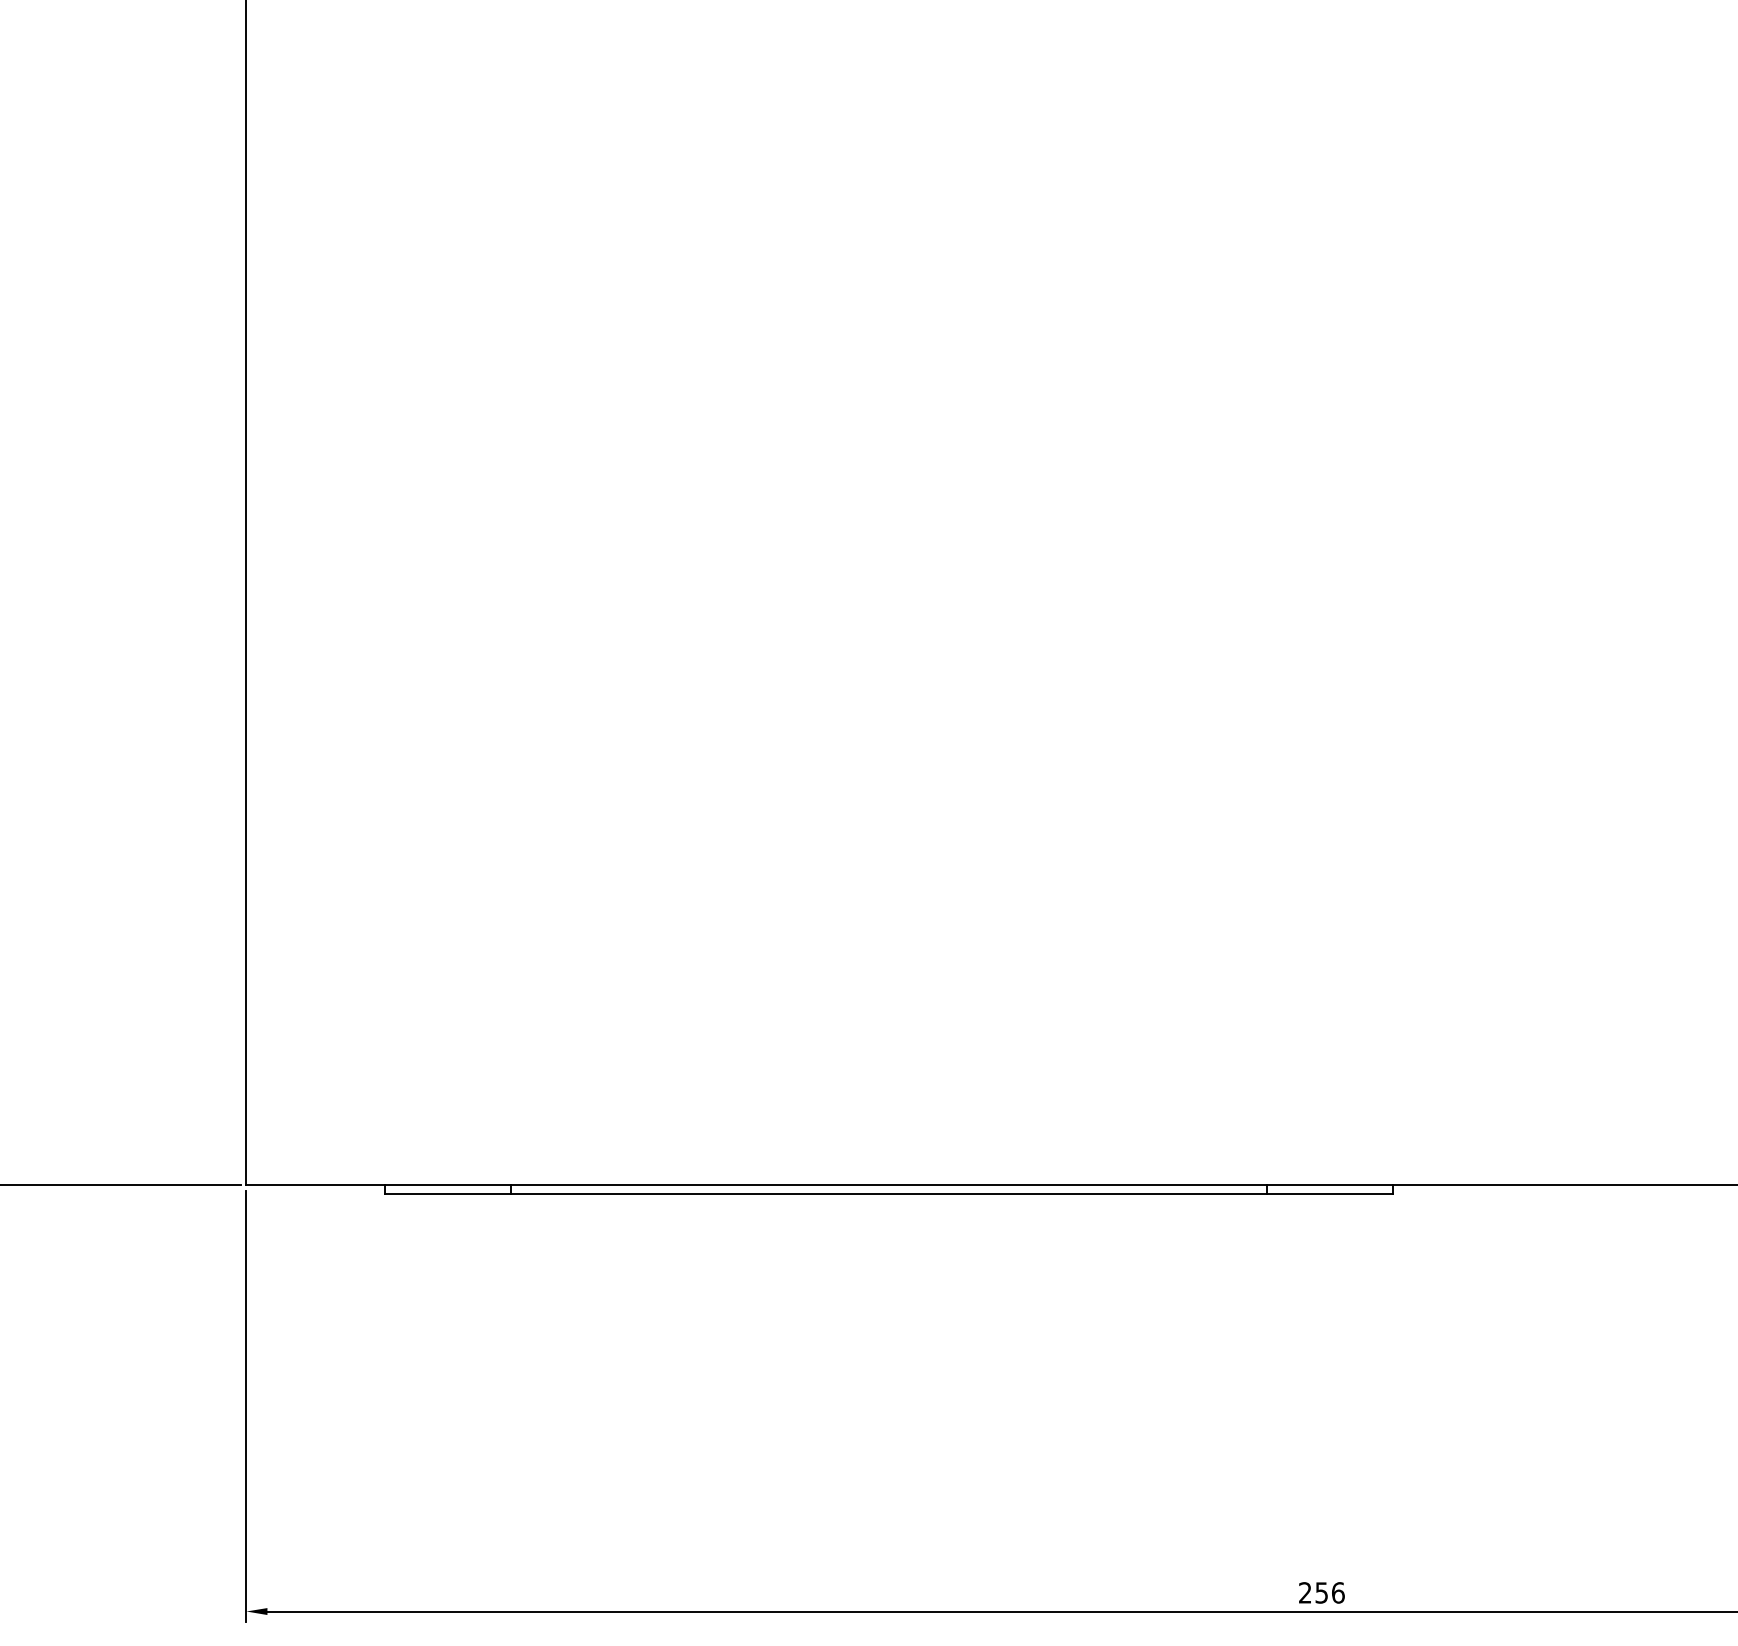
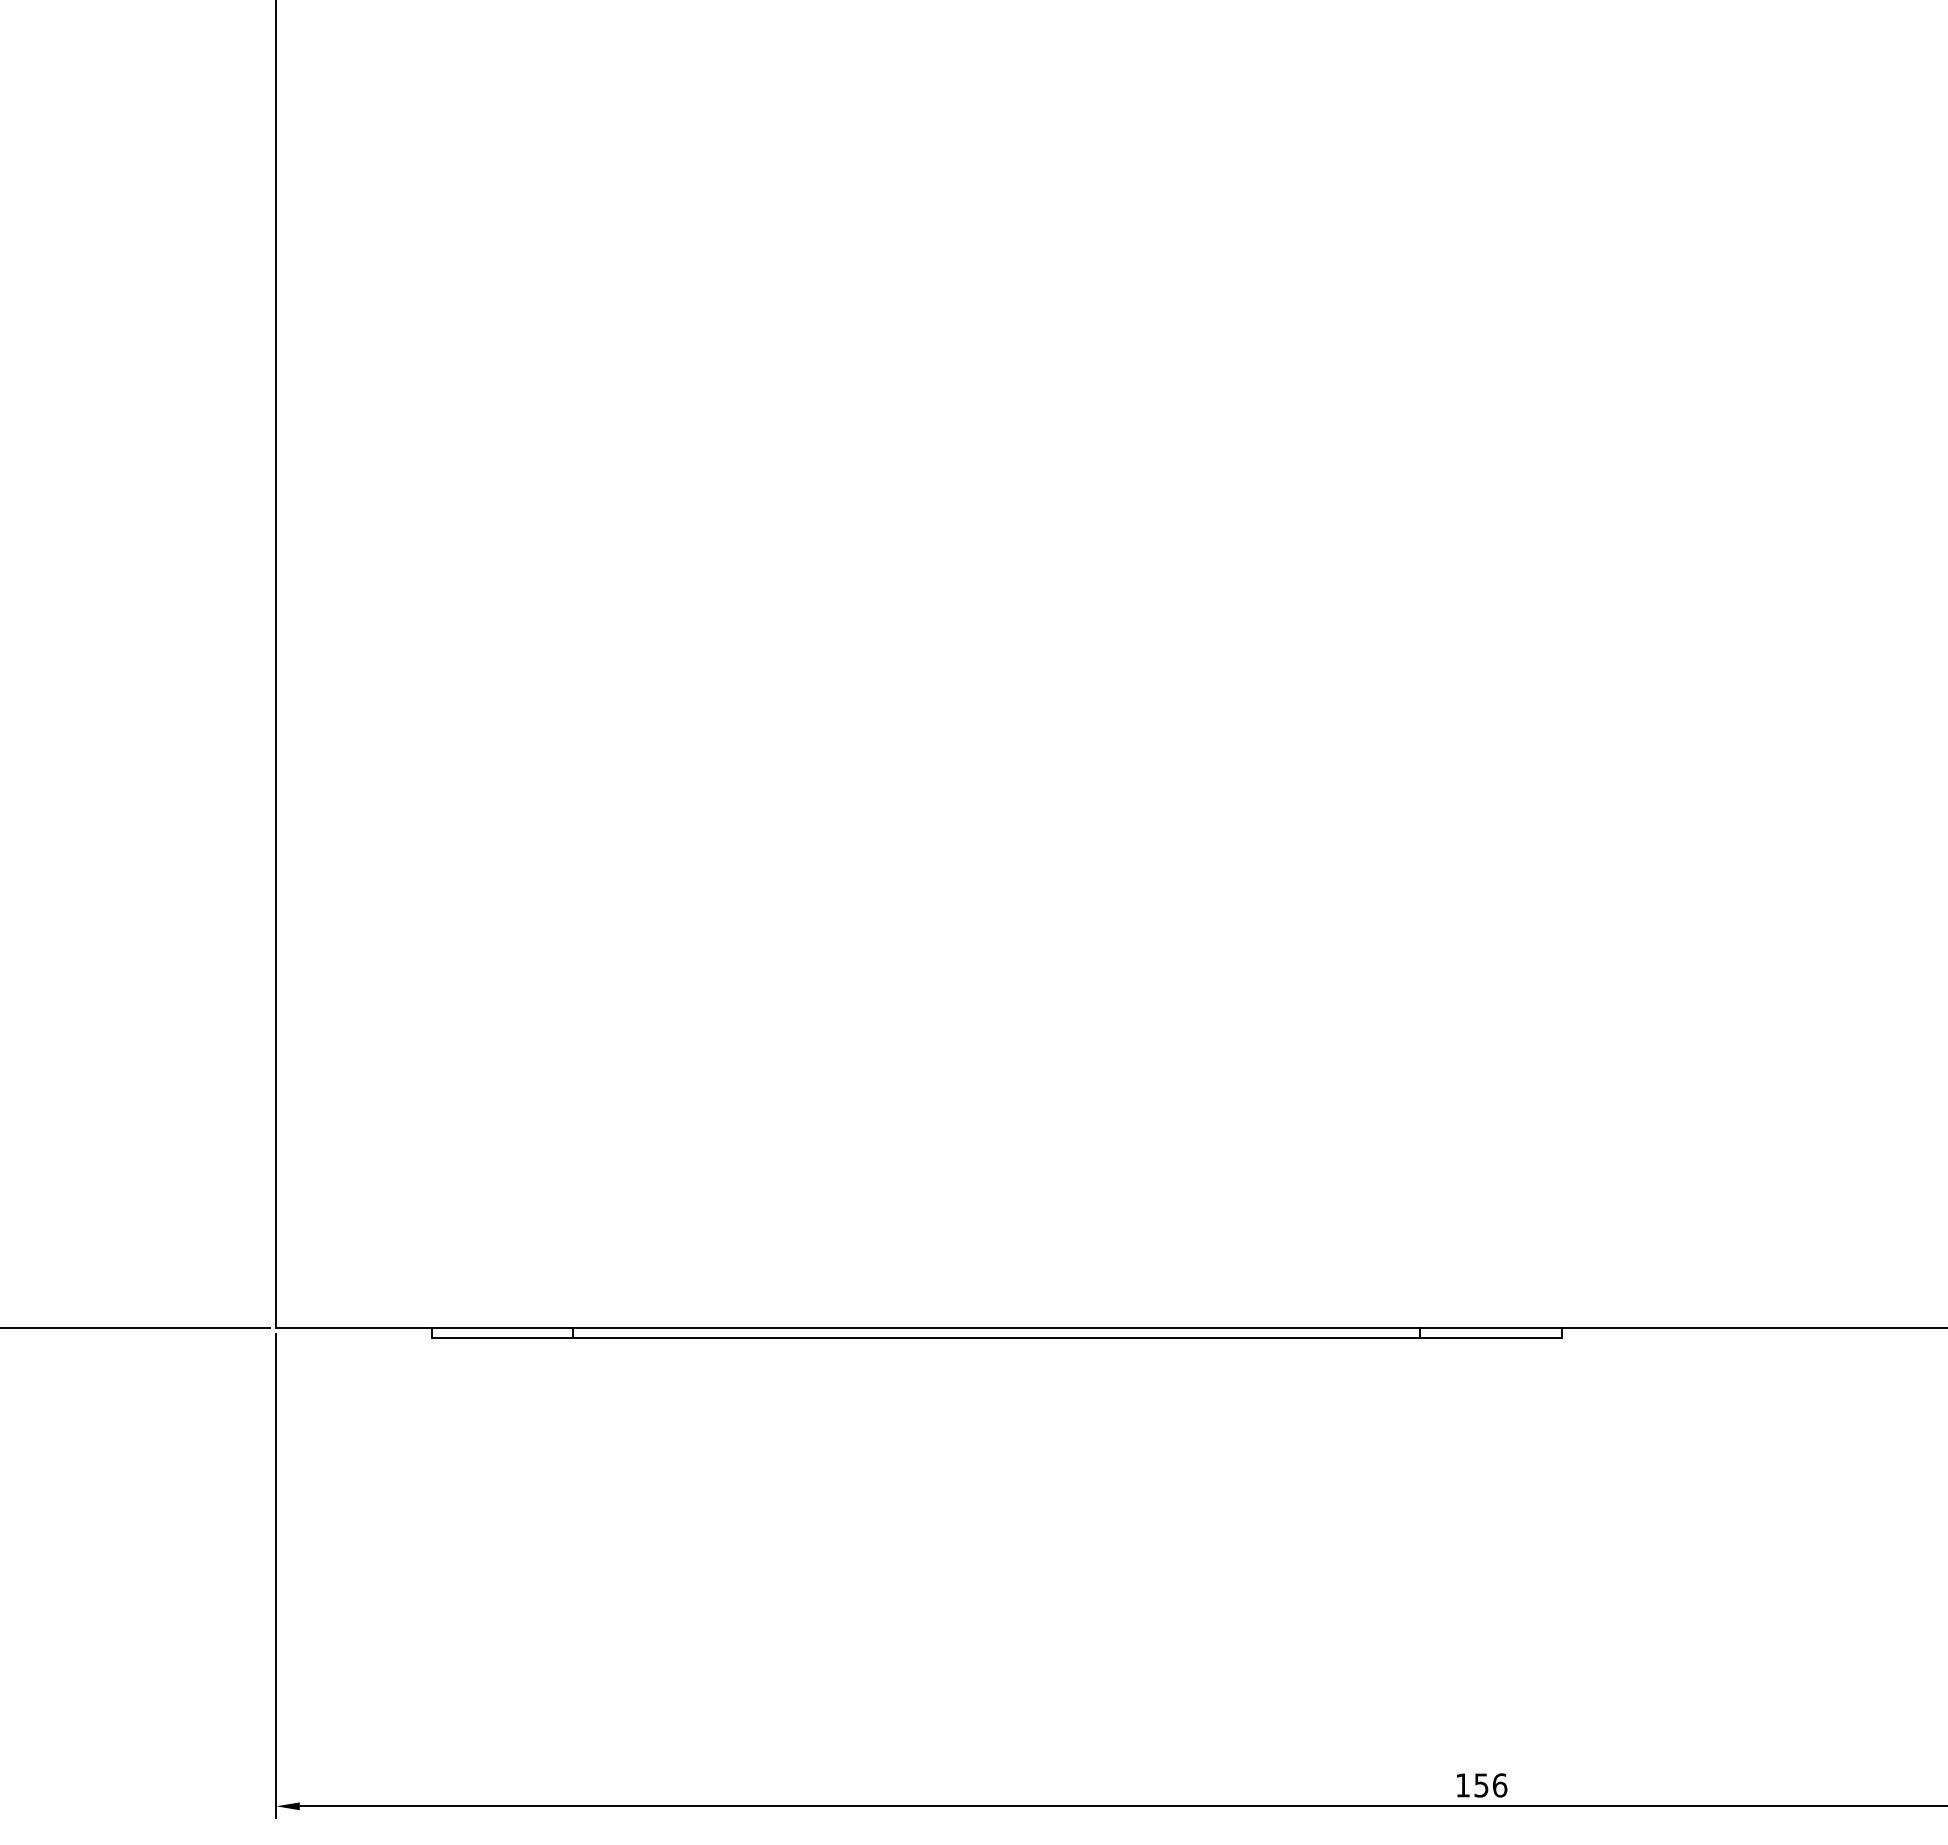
text: (1304, 1592) -> (1462, 1785), 256 -> 156

